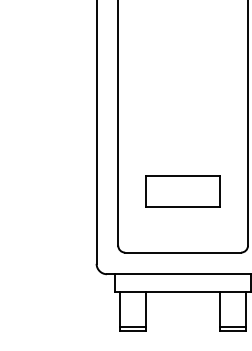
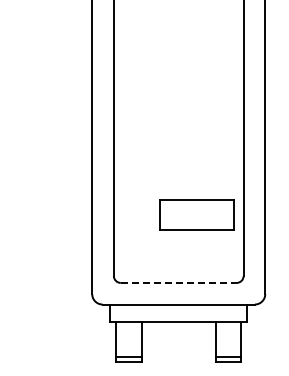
part: (182, 191) -> (196, 214), moved
line: (182, 252) -> (178, 282), solid -> dashed

